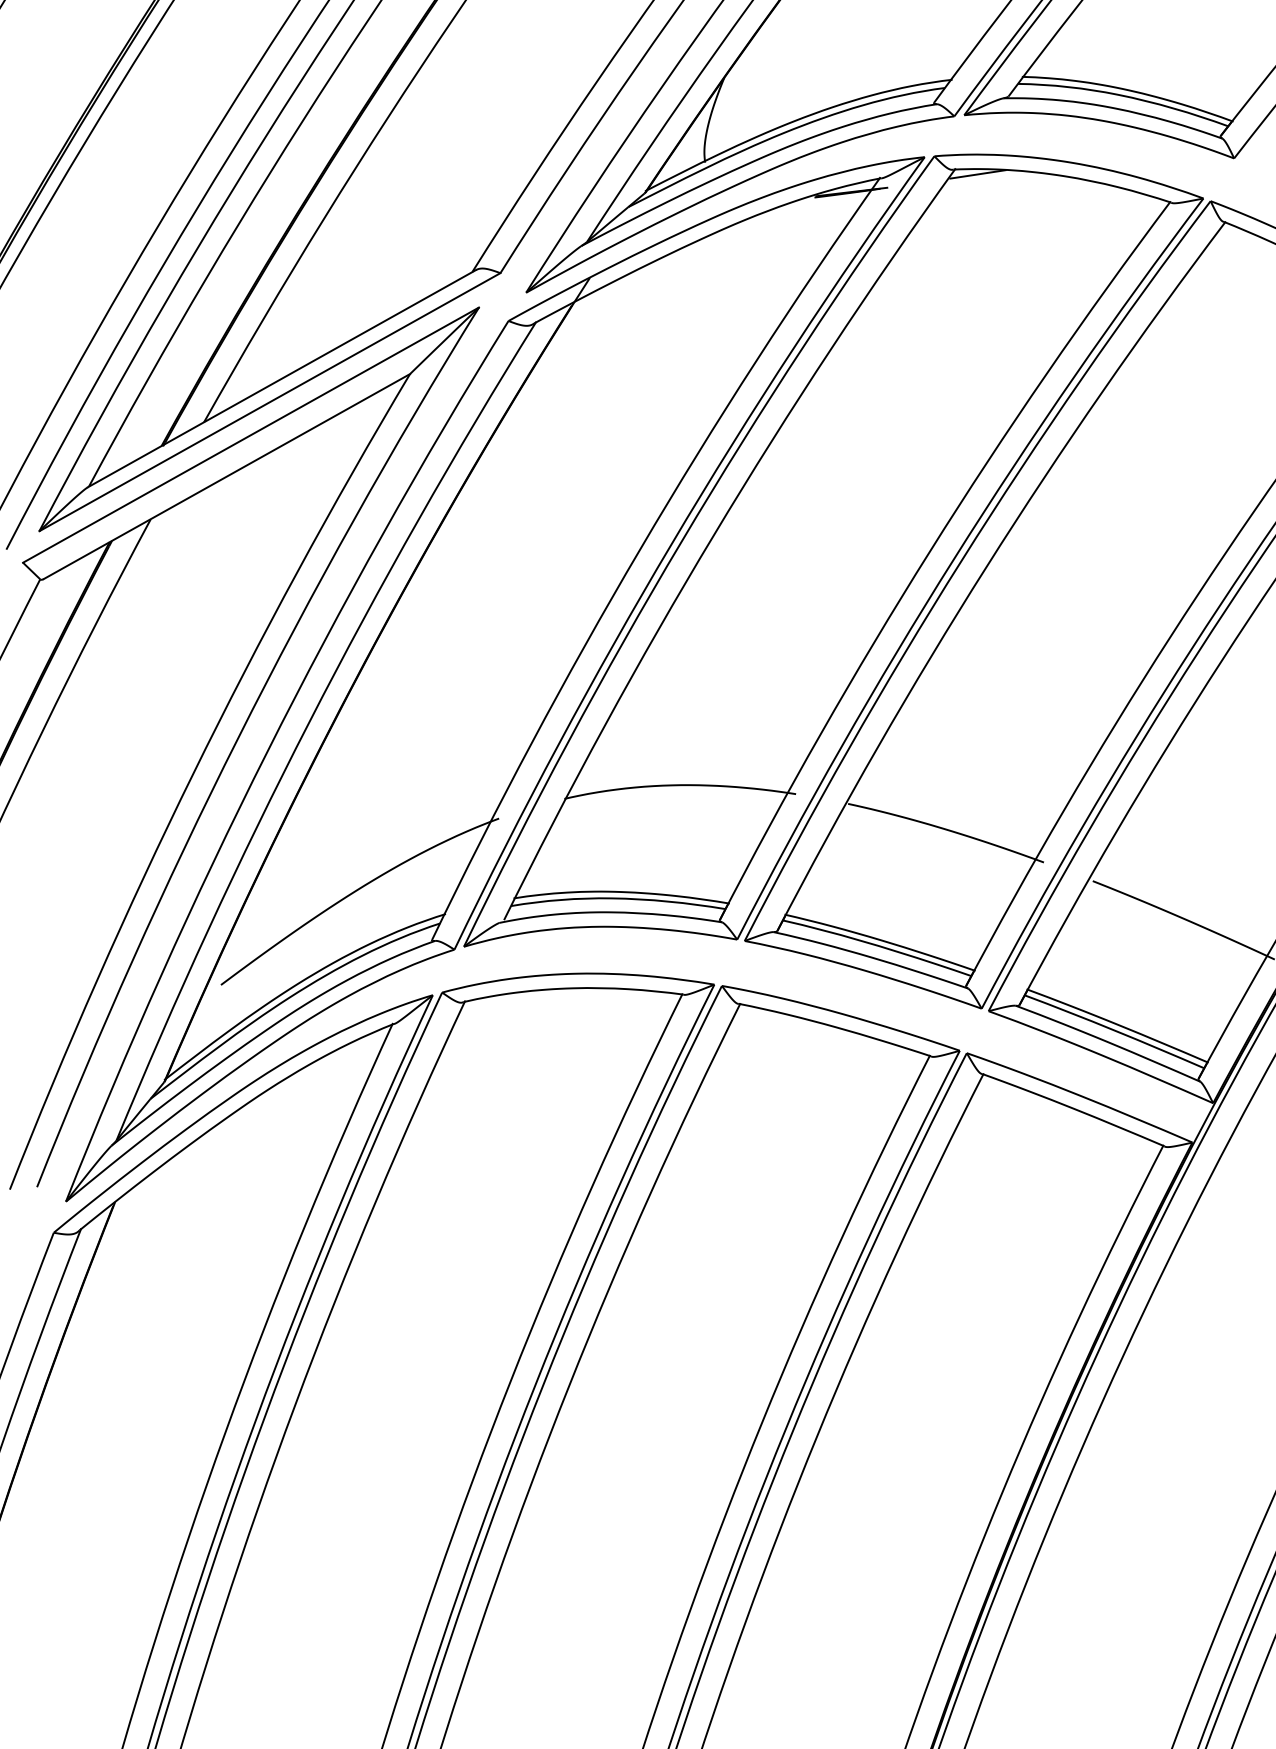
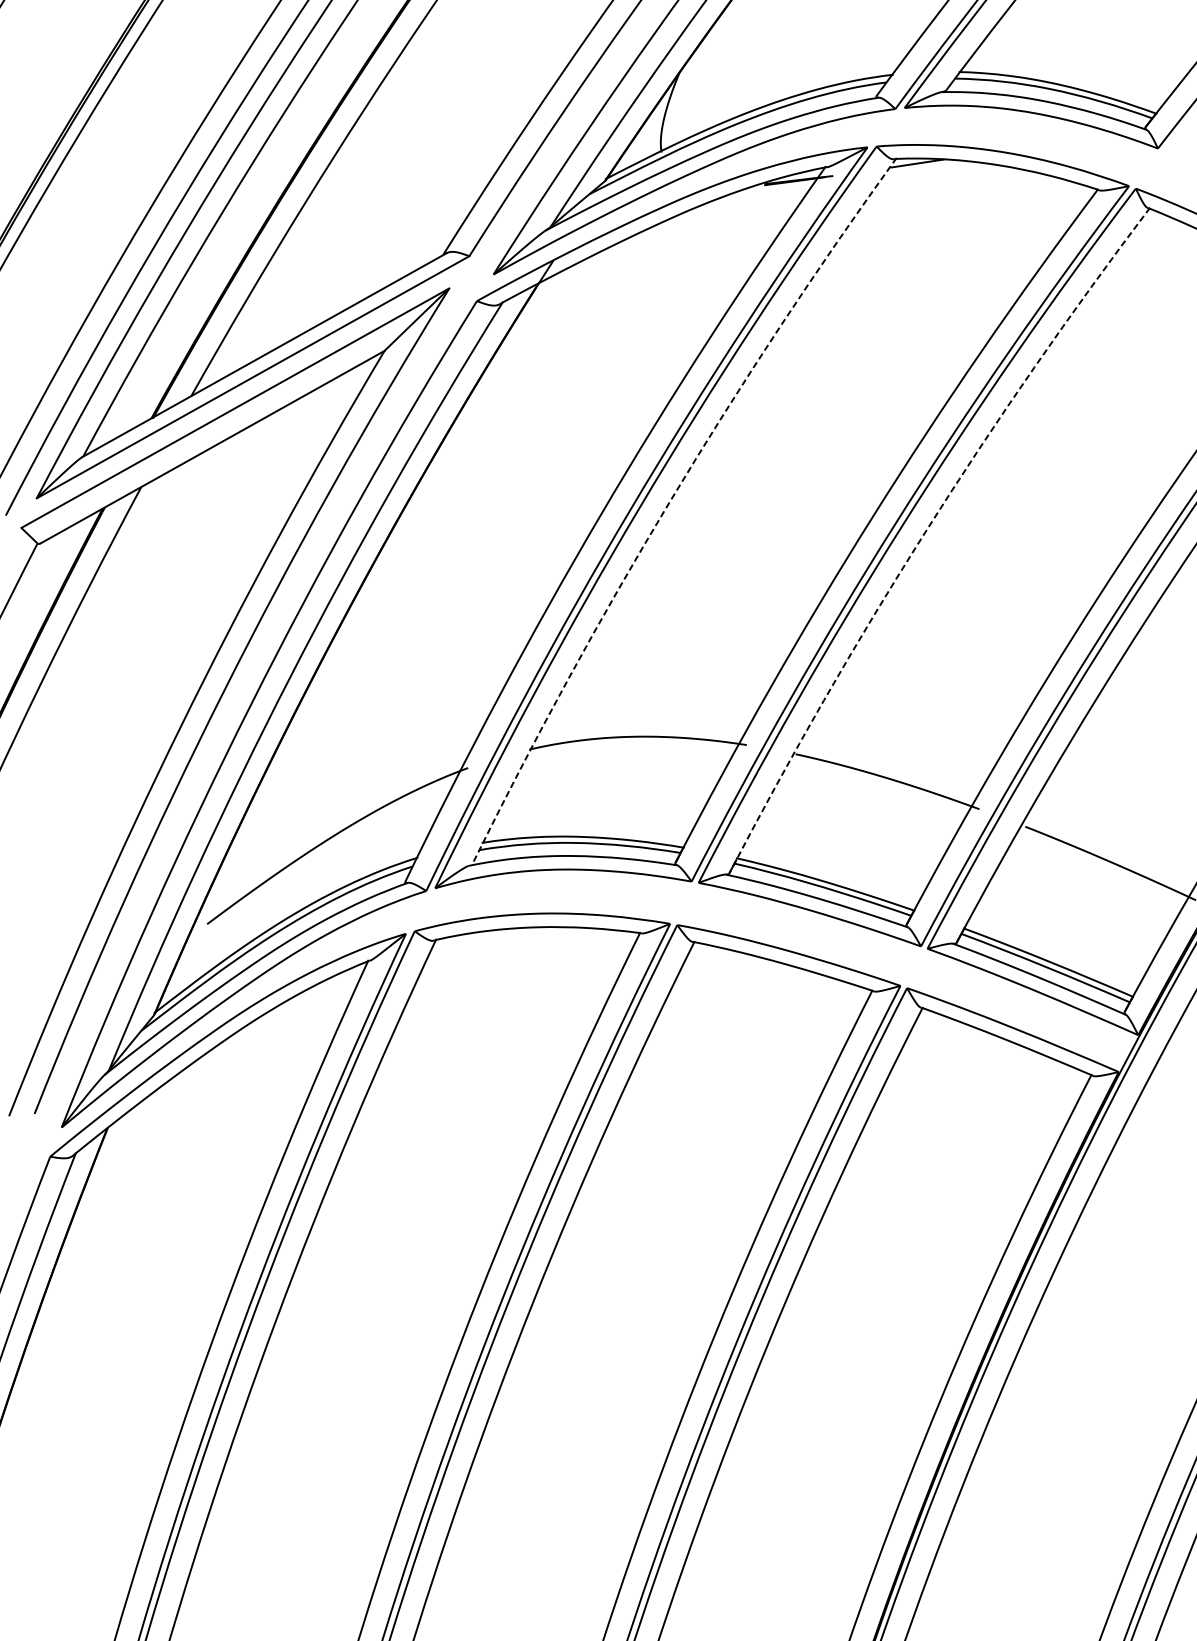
arc: (714, 534) -> (670, 501), solid -> dashed
arc: (986, 566) -> (925, 531), solid -> dashed

